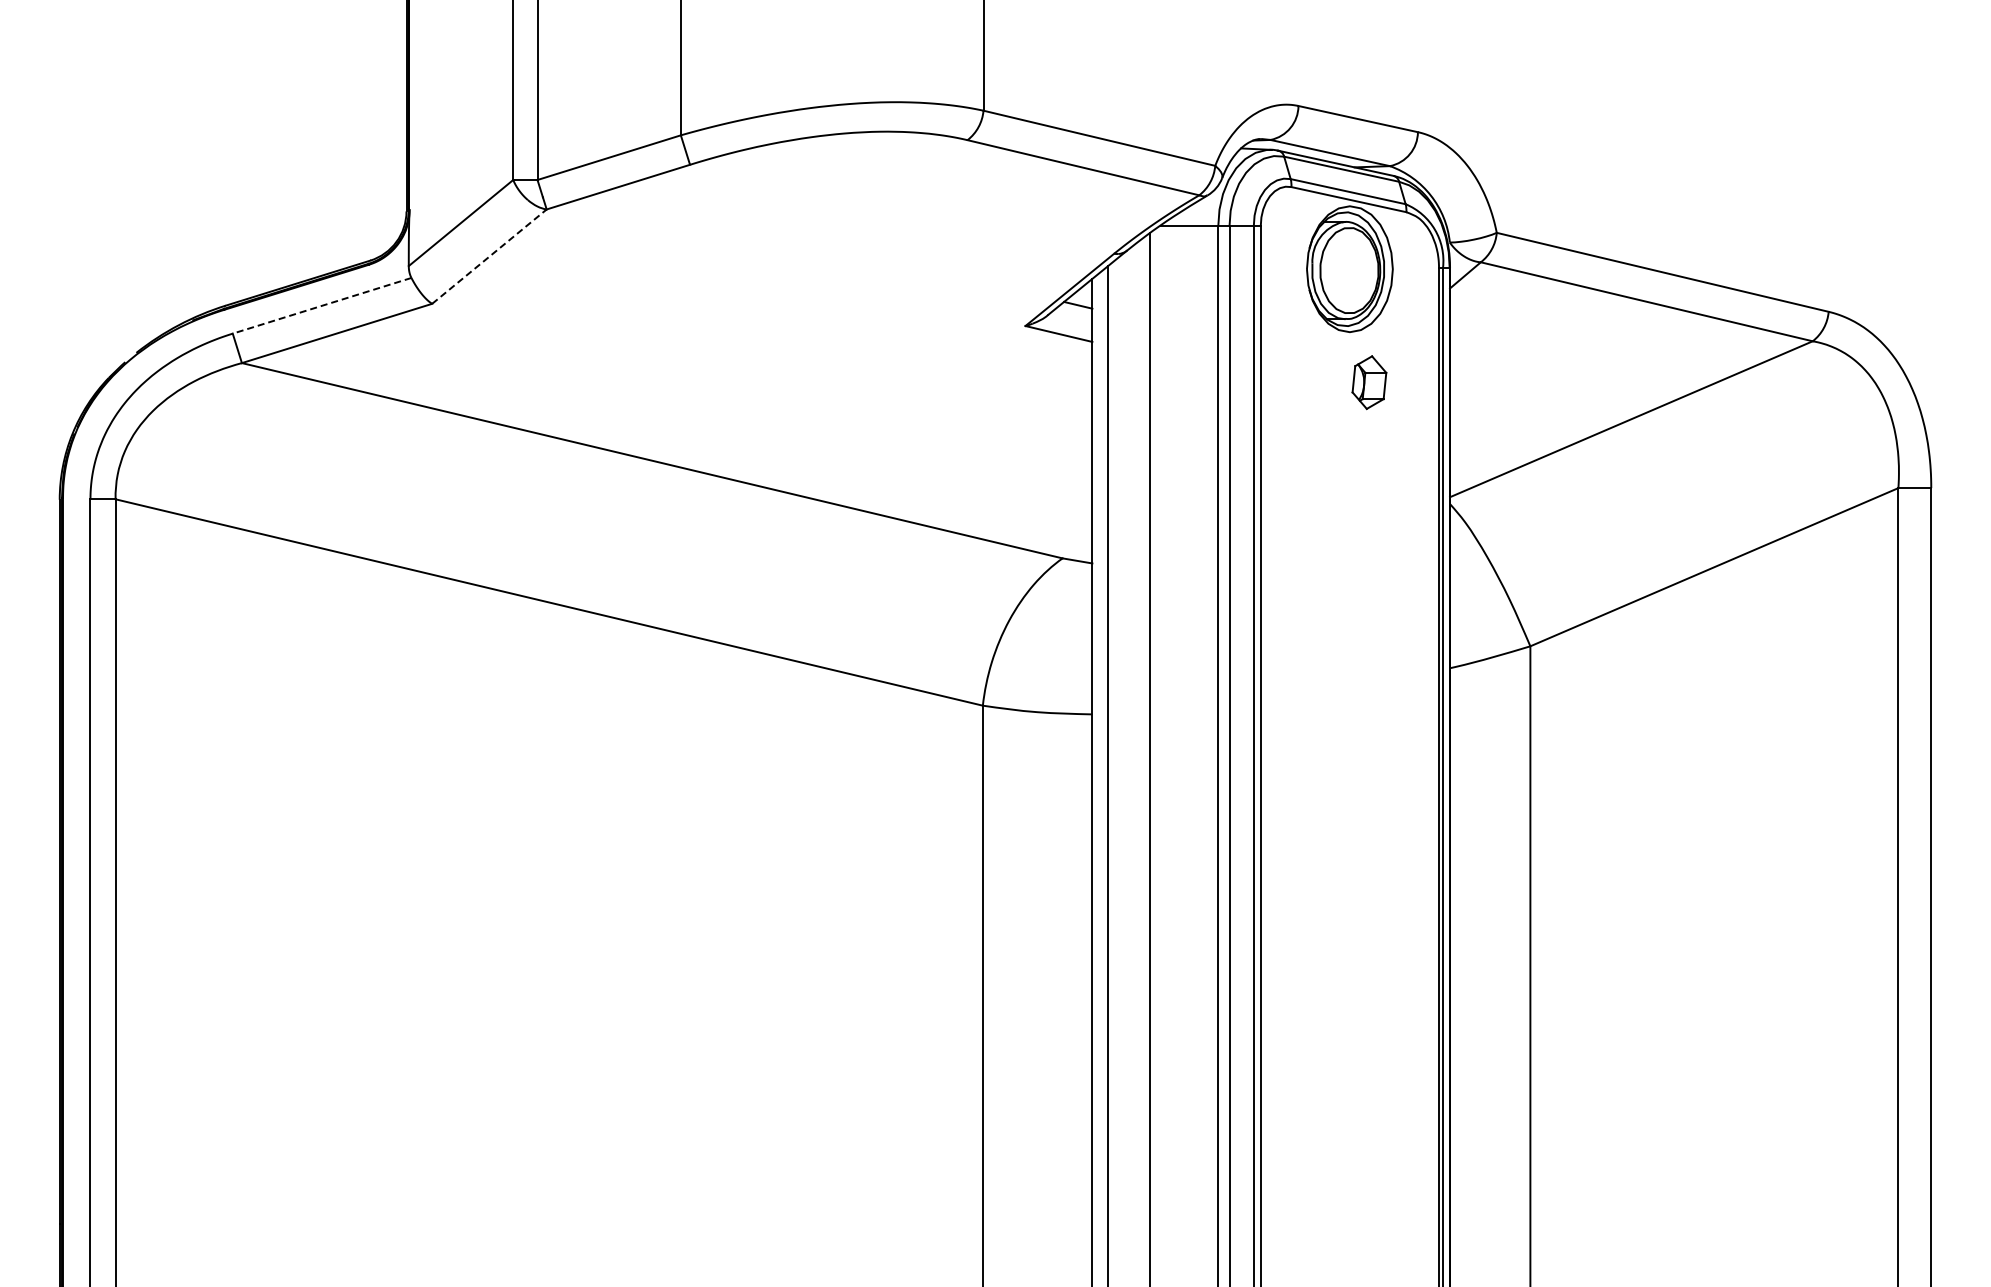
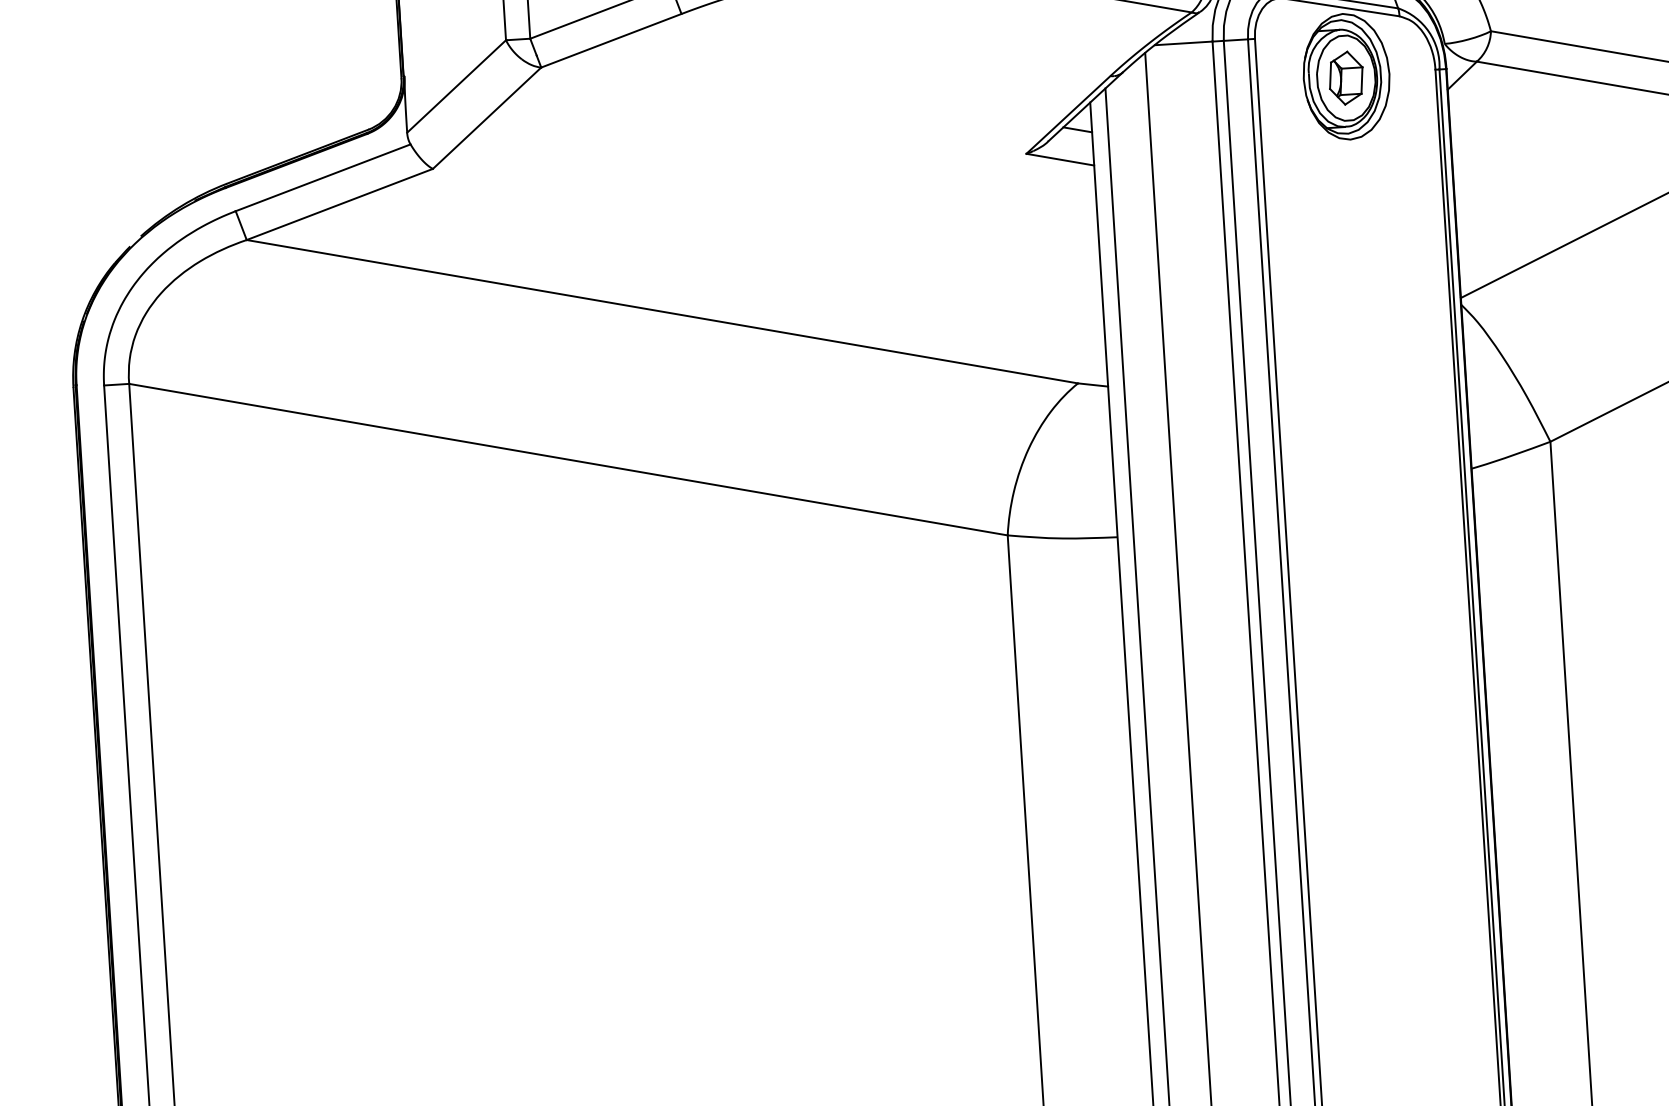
line: (489, 256) -> (487, 118), dashed -> solid
line: (322, 305) -> (323, 177), dashed -> solid
part: (1369, 382) -> (1346, 78), moved

